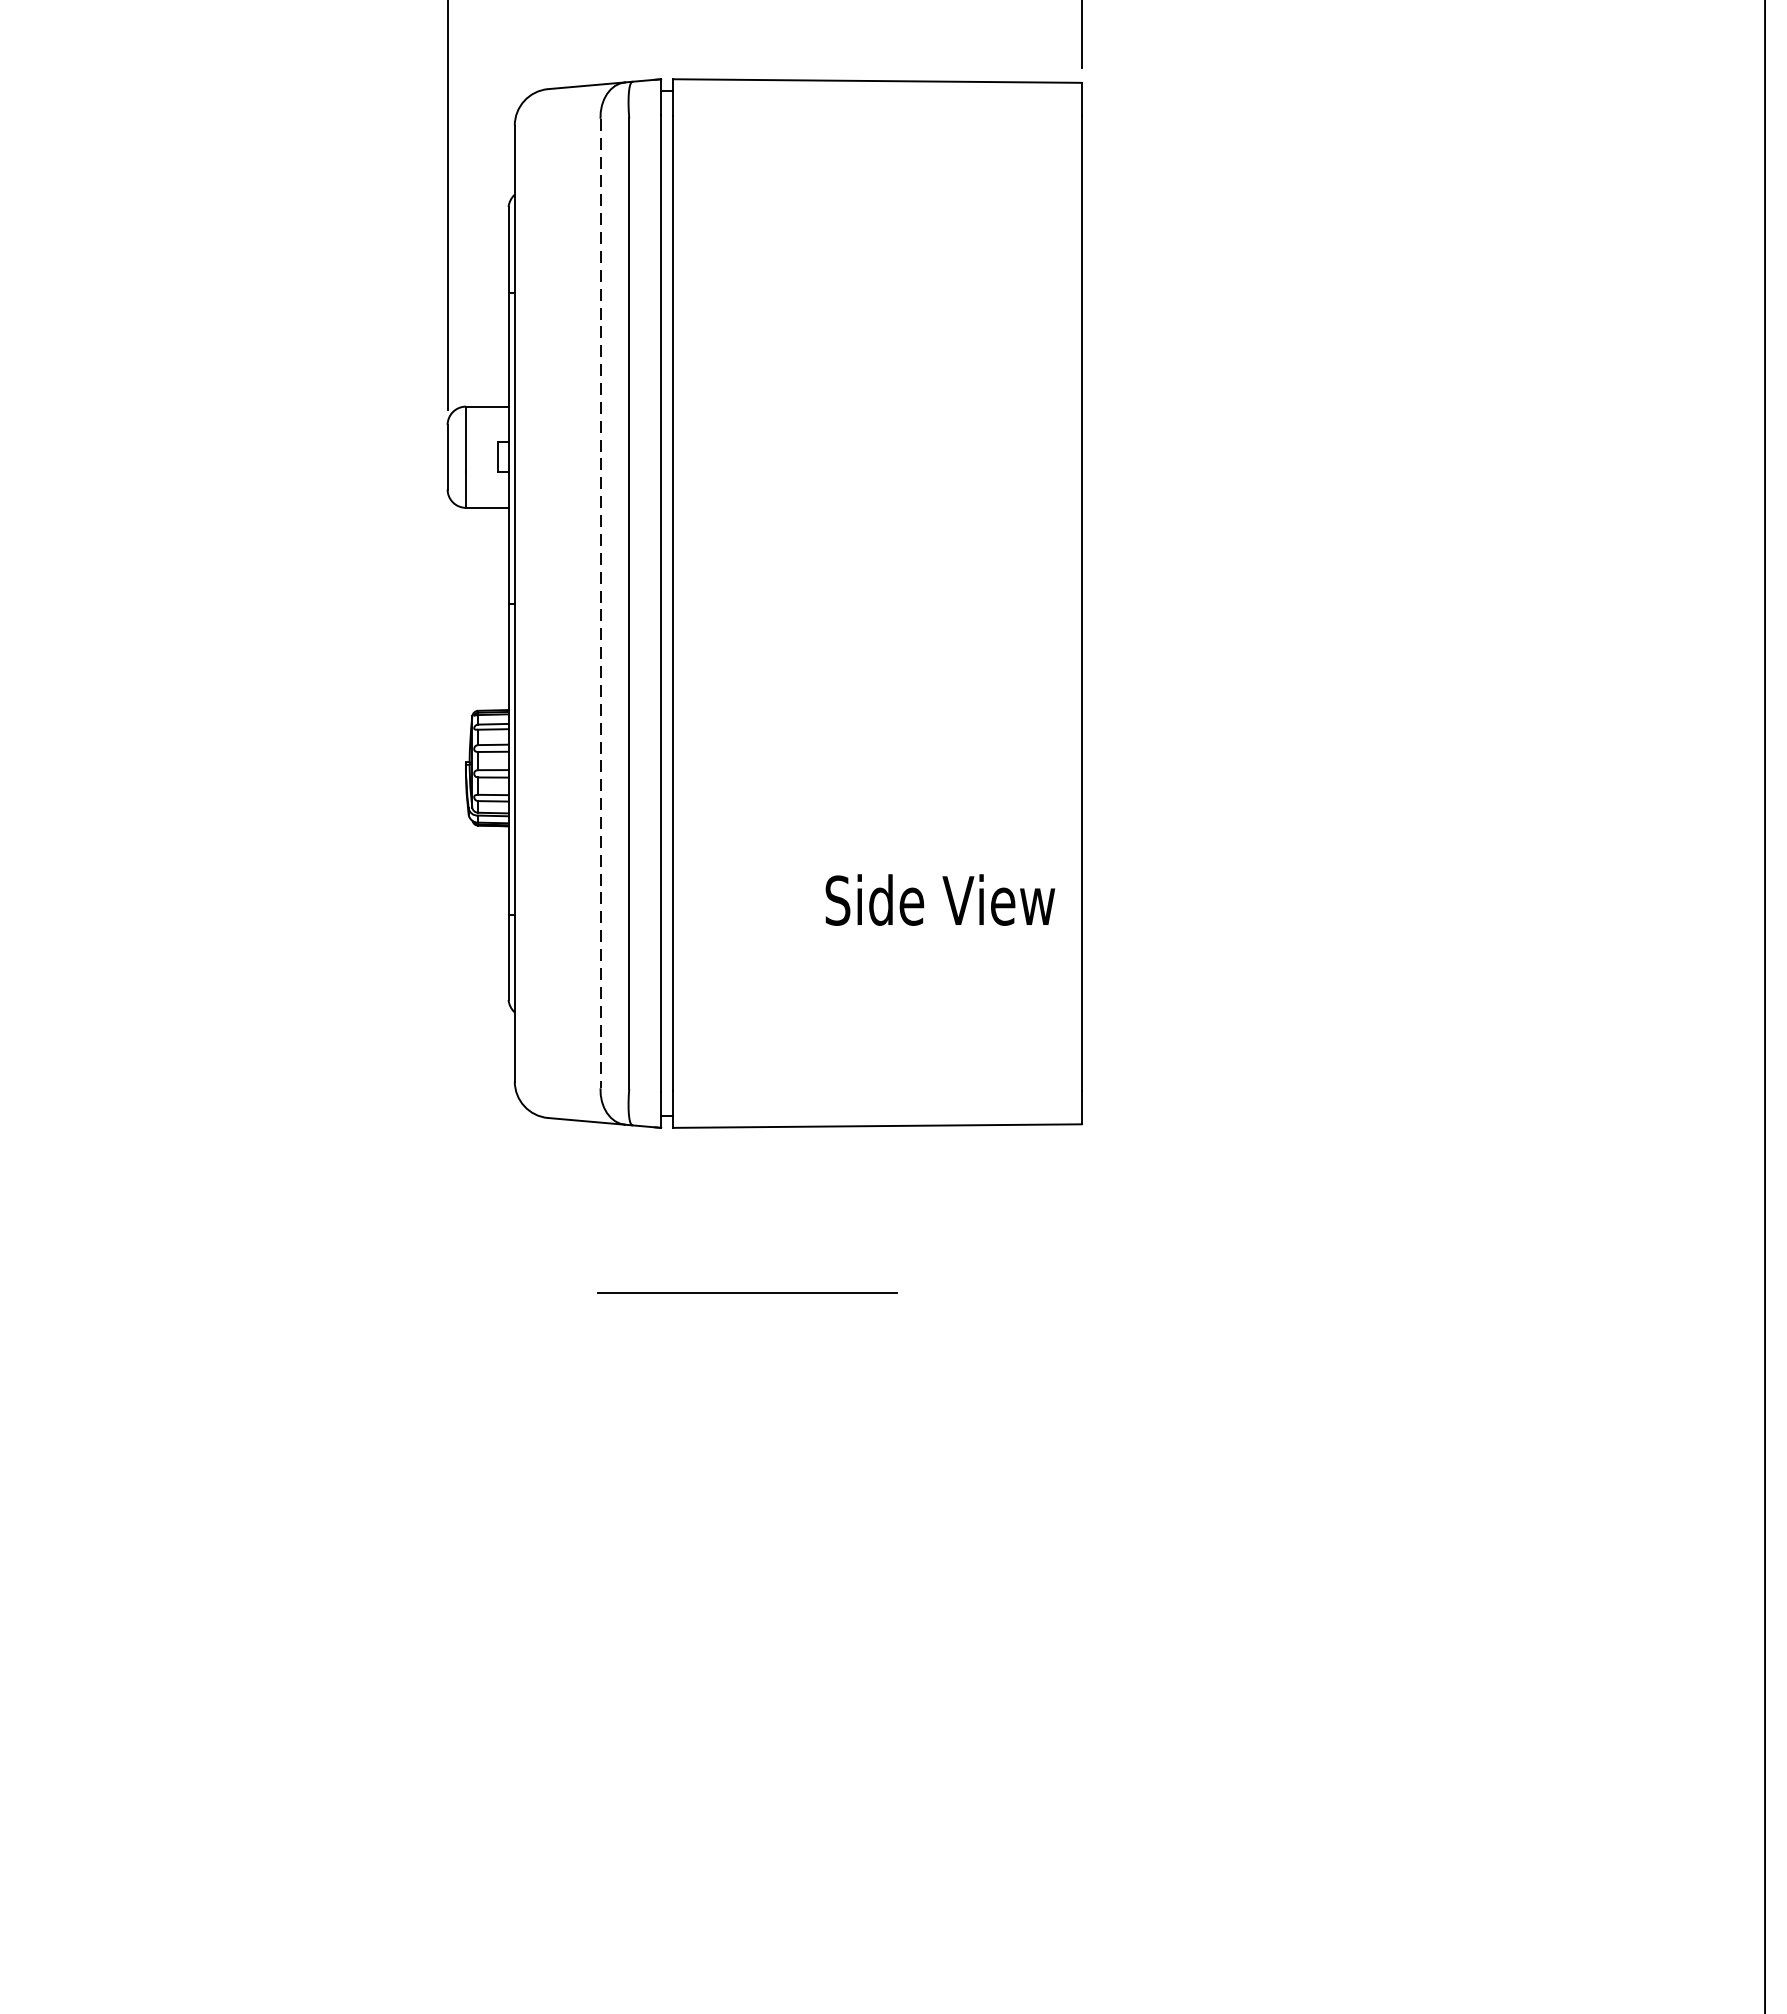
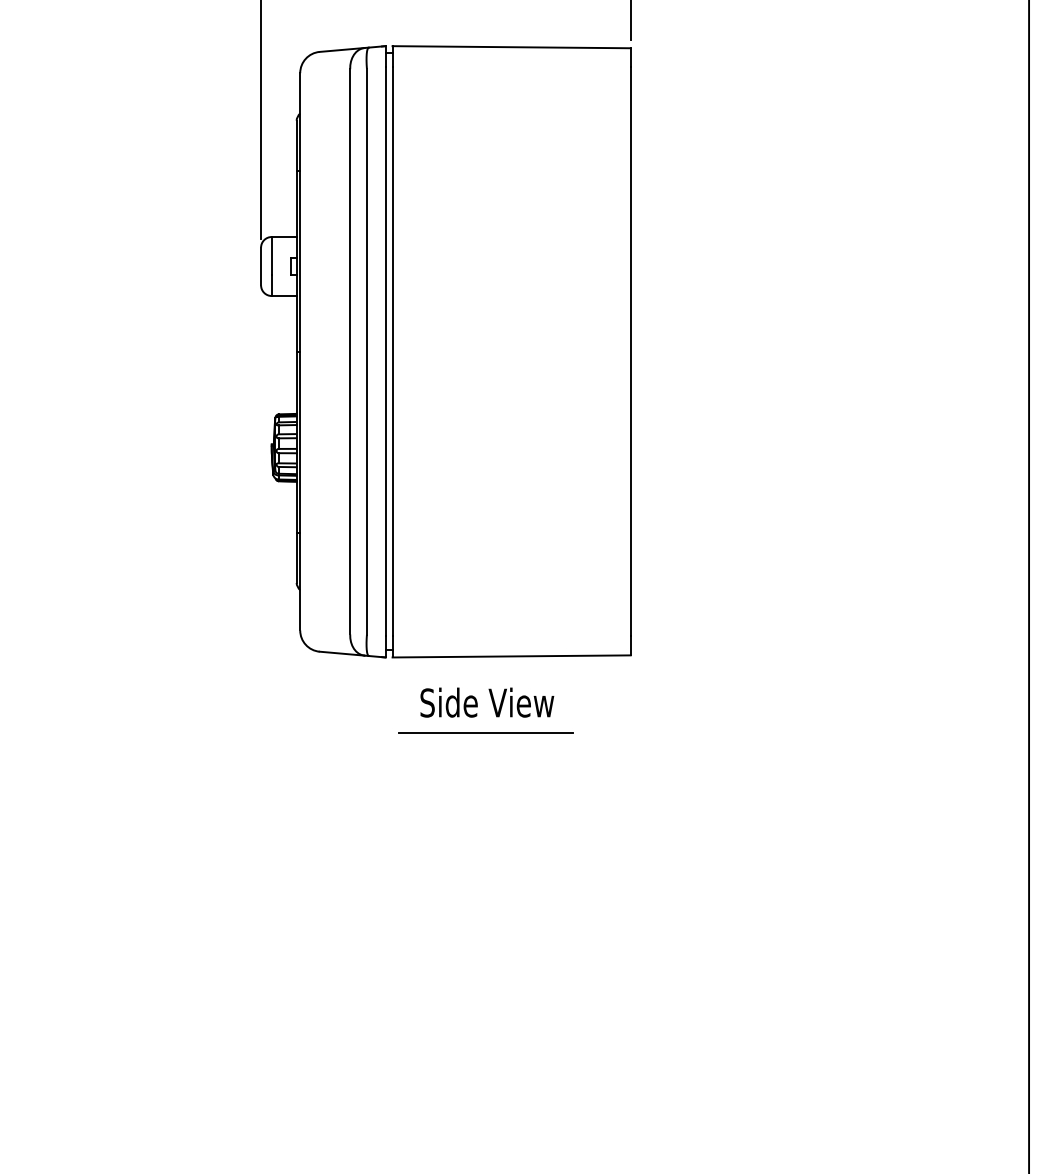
line: (601, 603) -> (350, 351), dashed -> solid
text: (940, 899) -> (487, 702), moved
line: (746, 1292) -> (485, 732), moved

